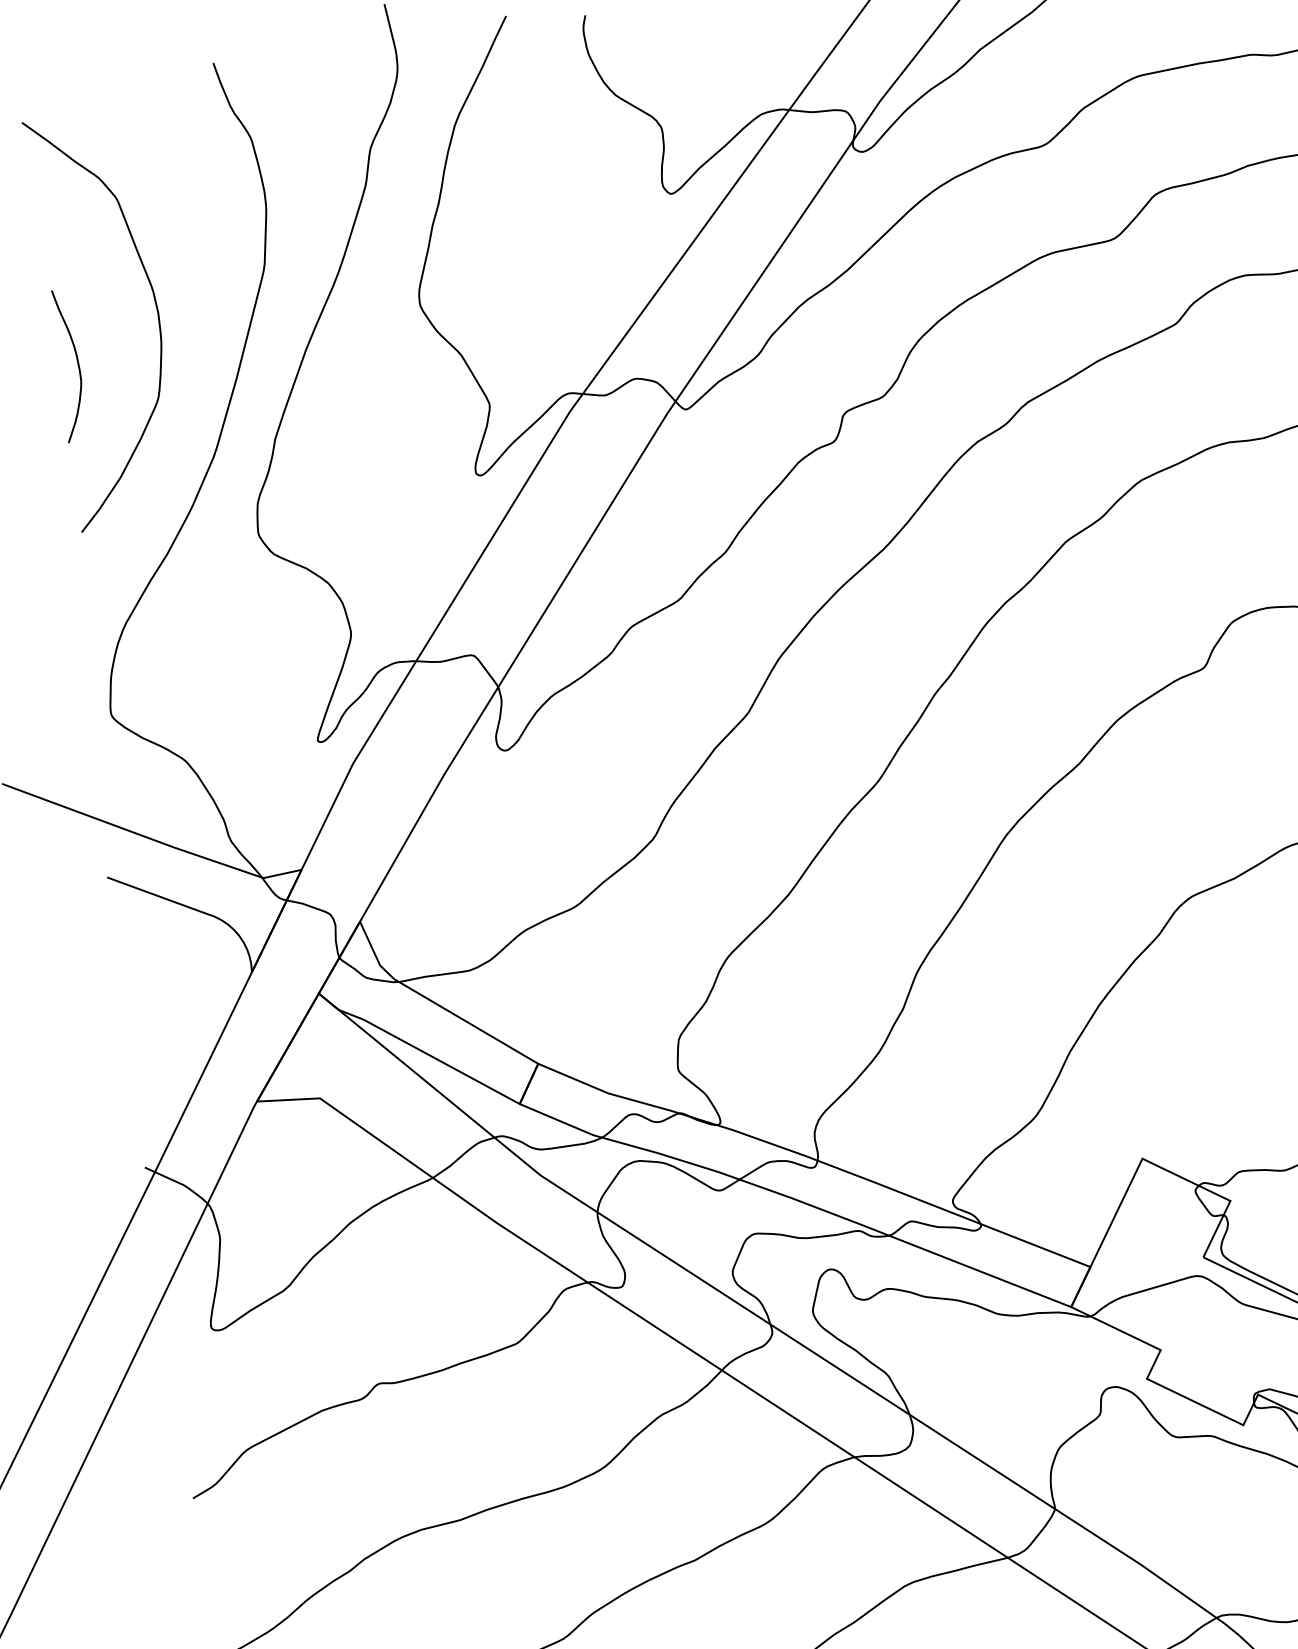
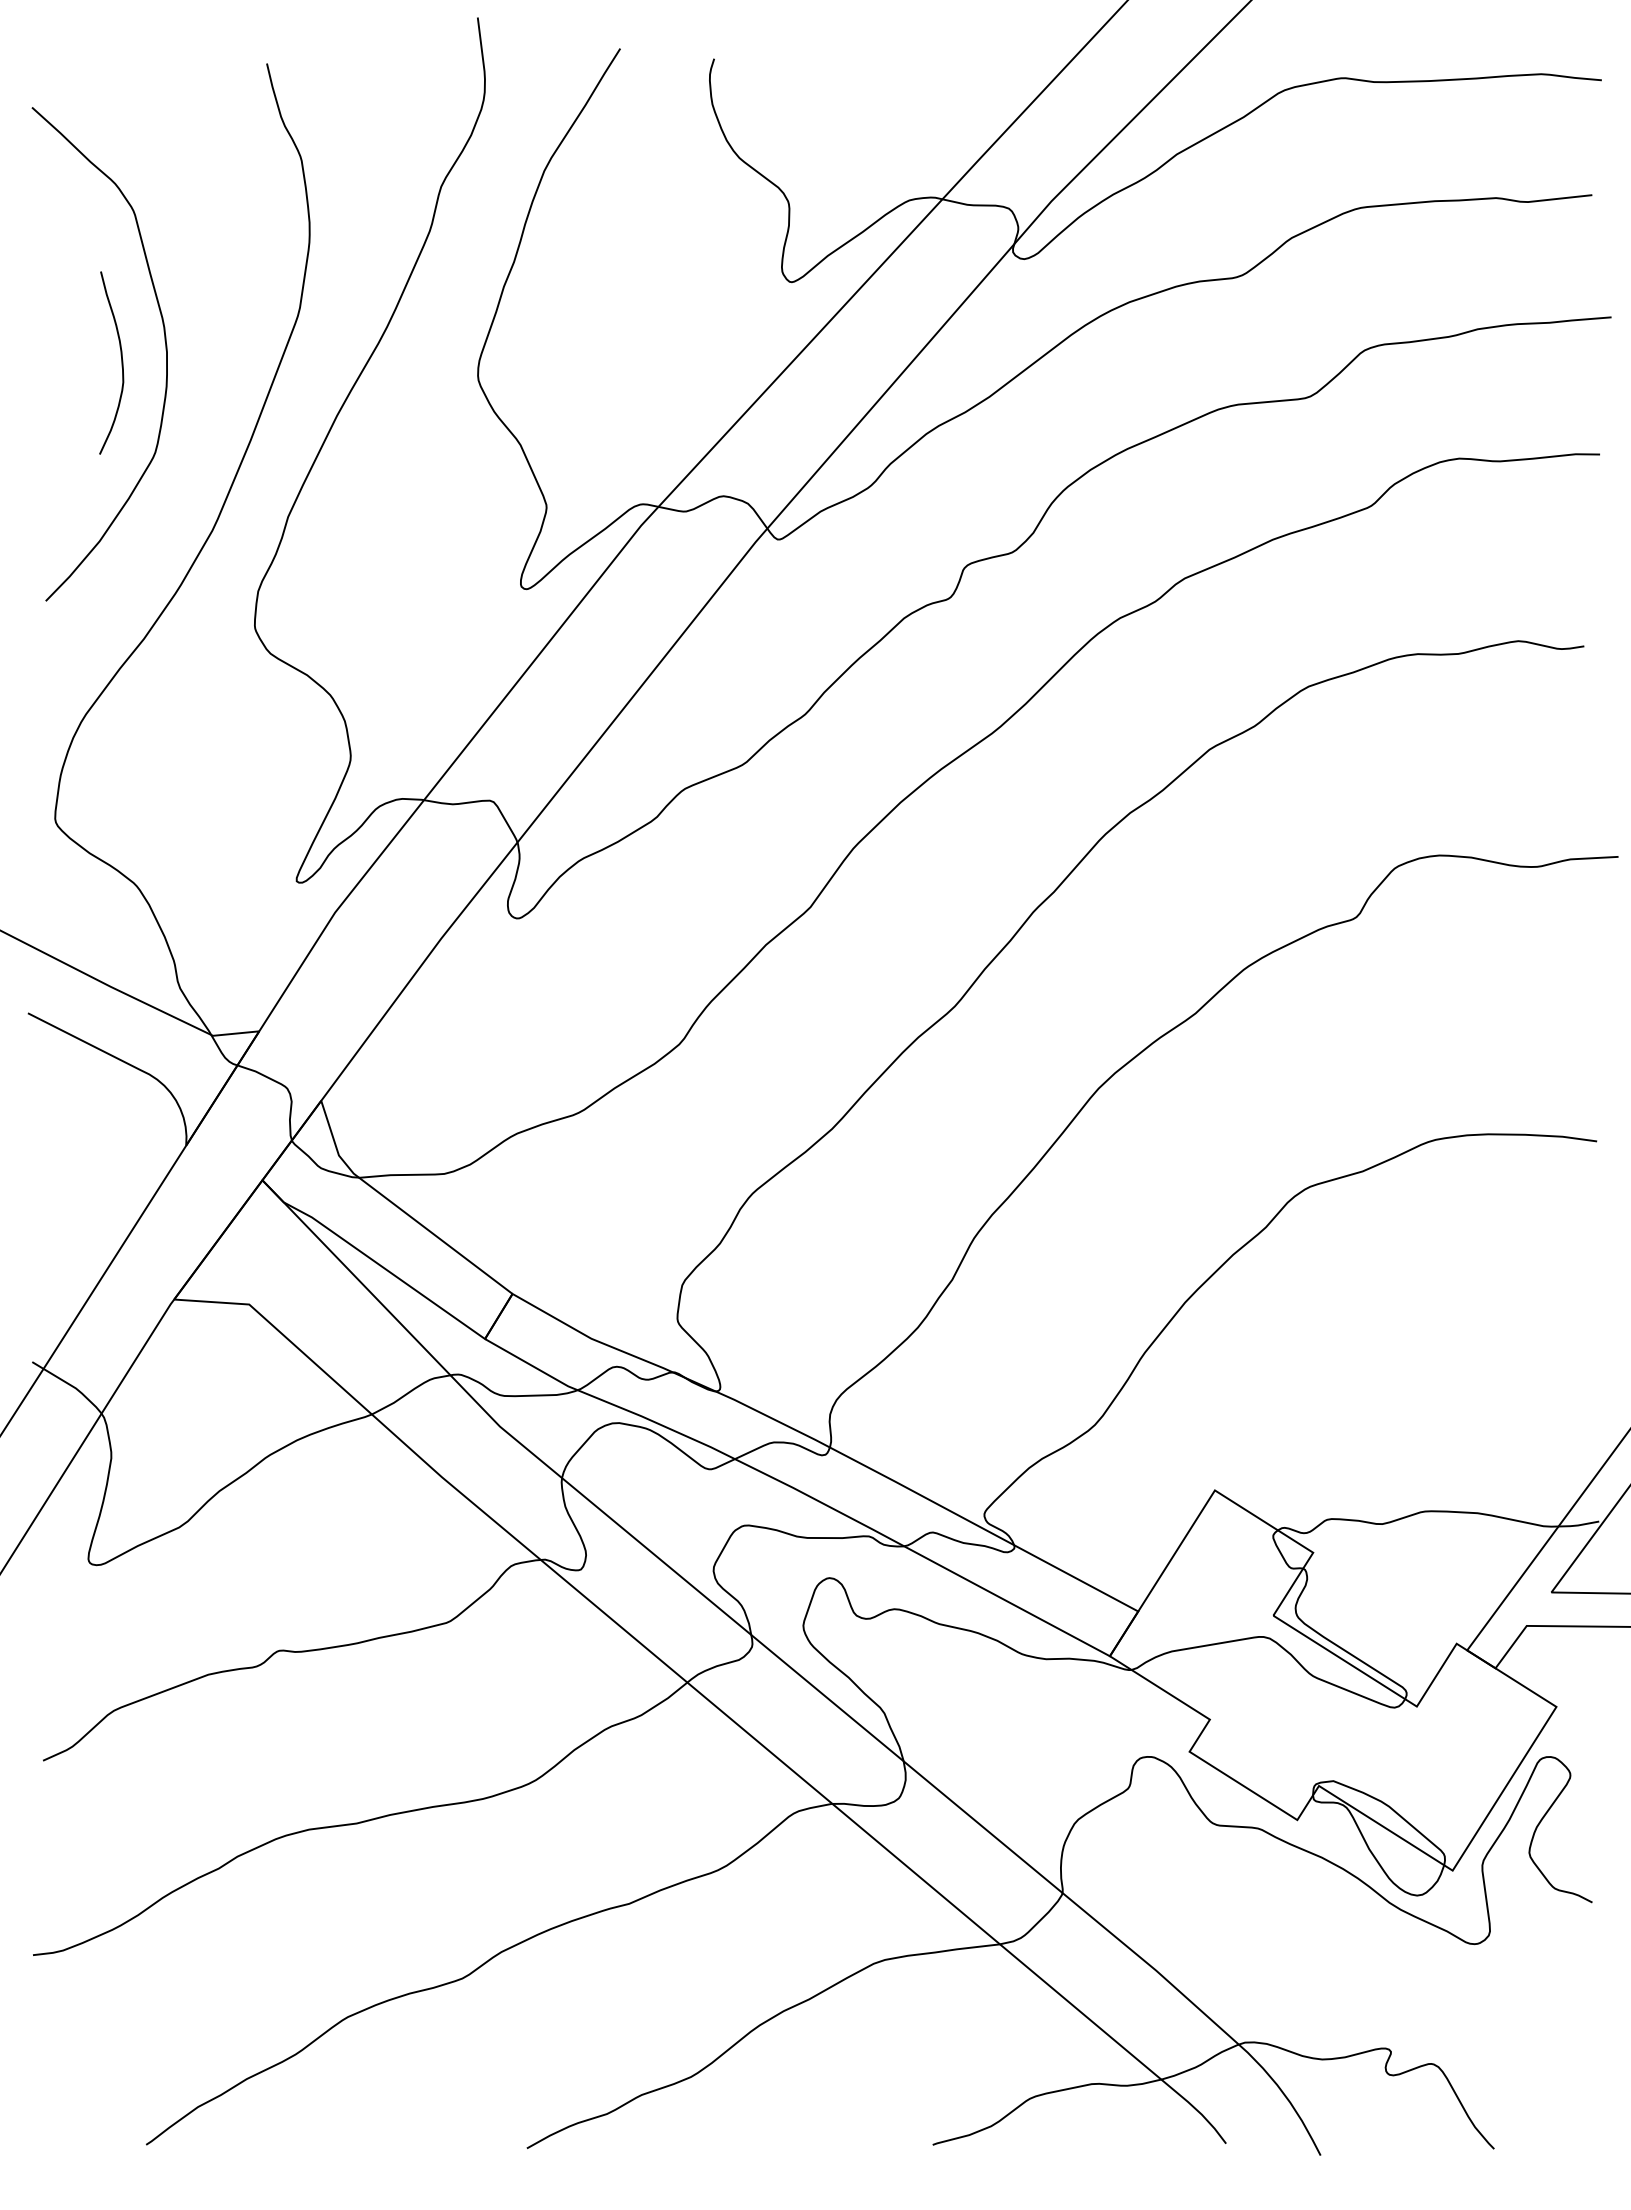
curve: (77, 364) -> (121, 362), moved

